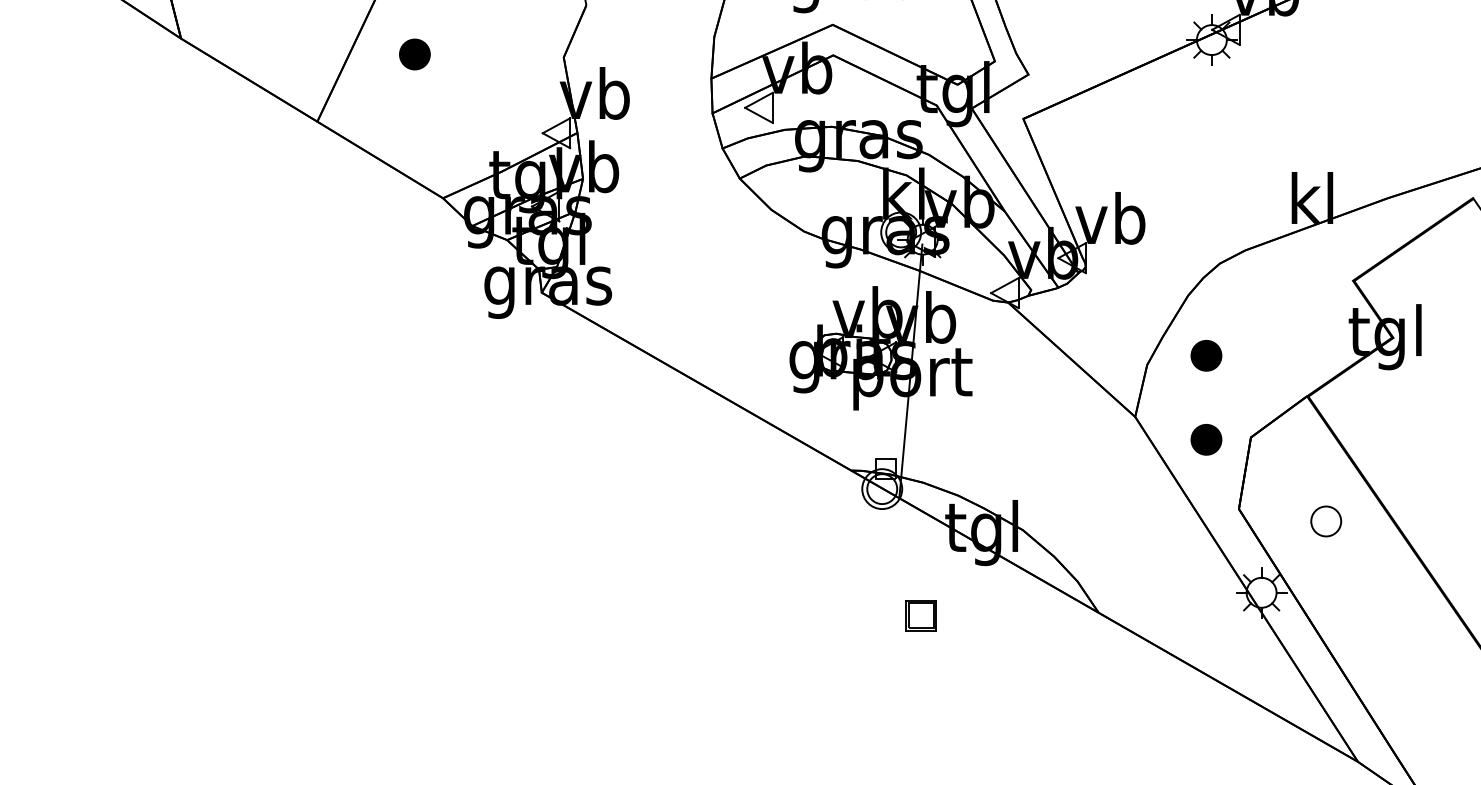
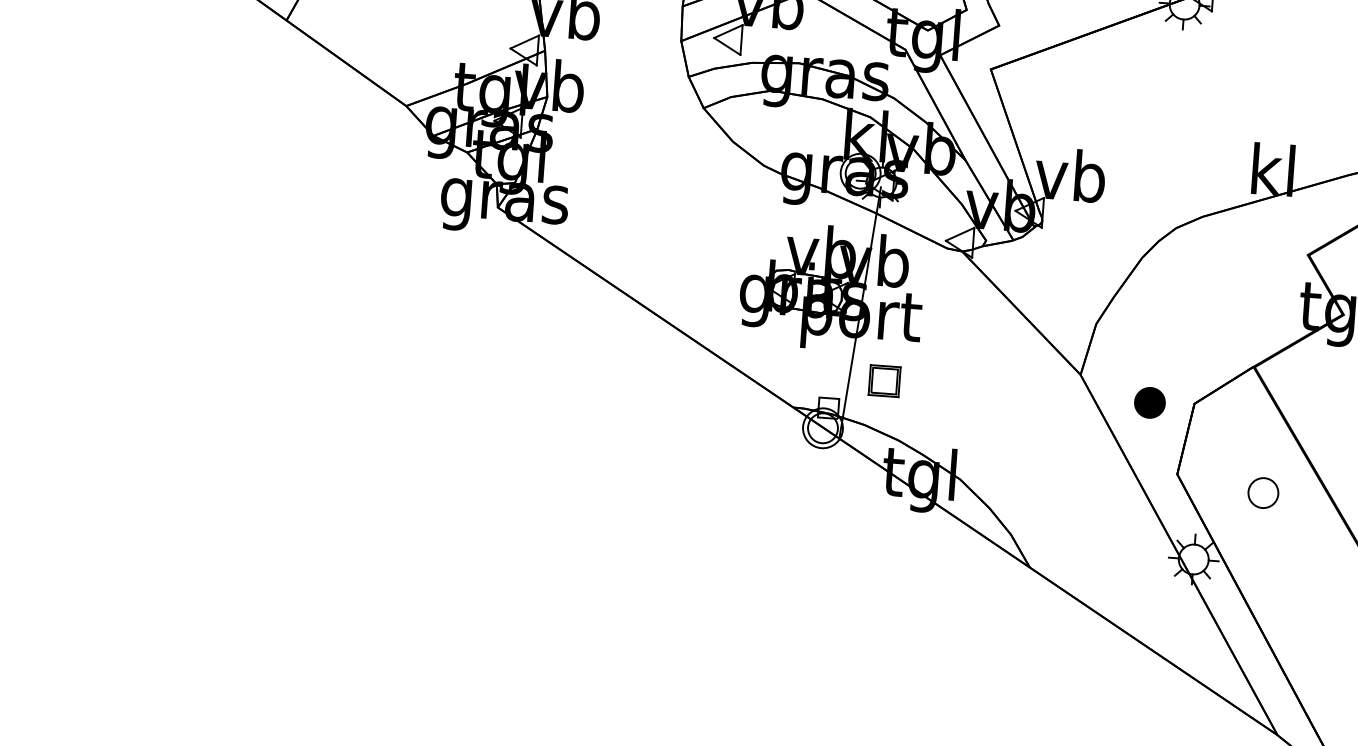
part: (1206, 355) -> (1156, 318), removed
part: (920, 615) -> (883, 381), moved

